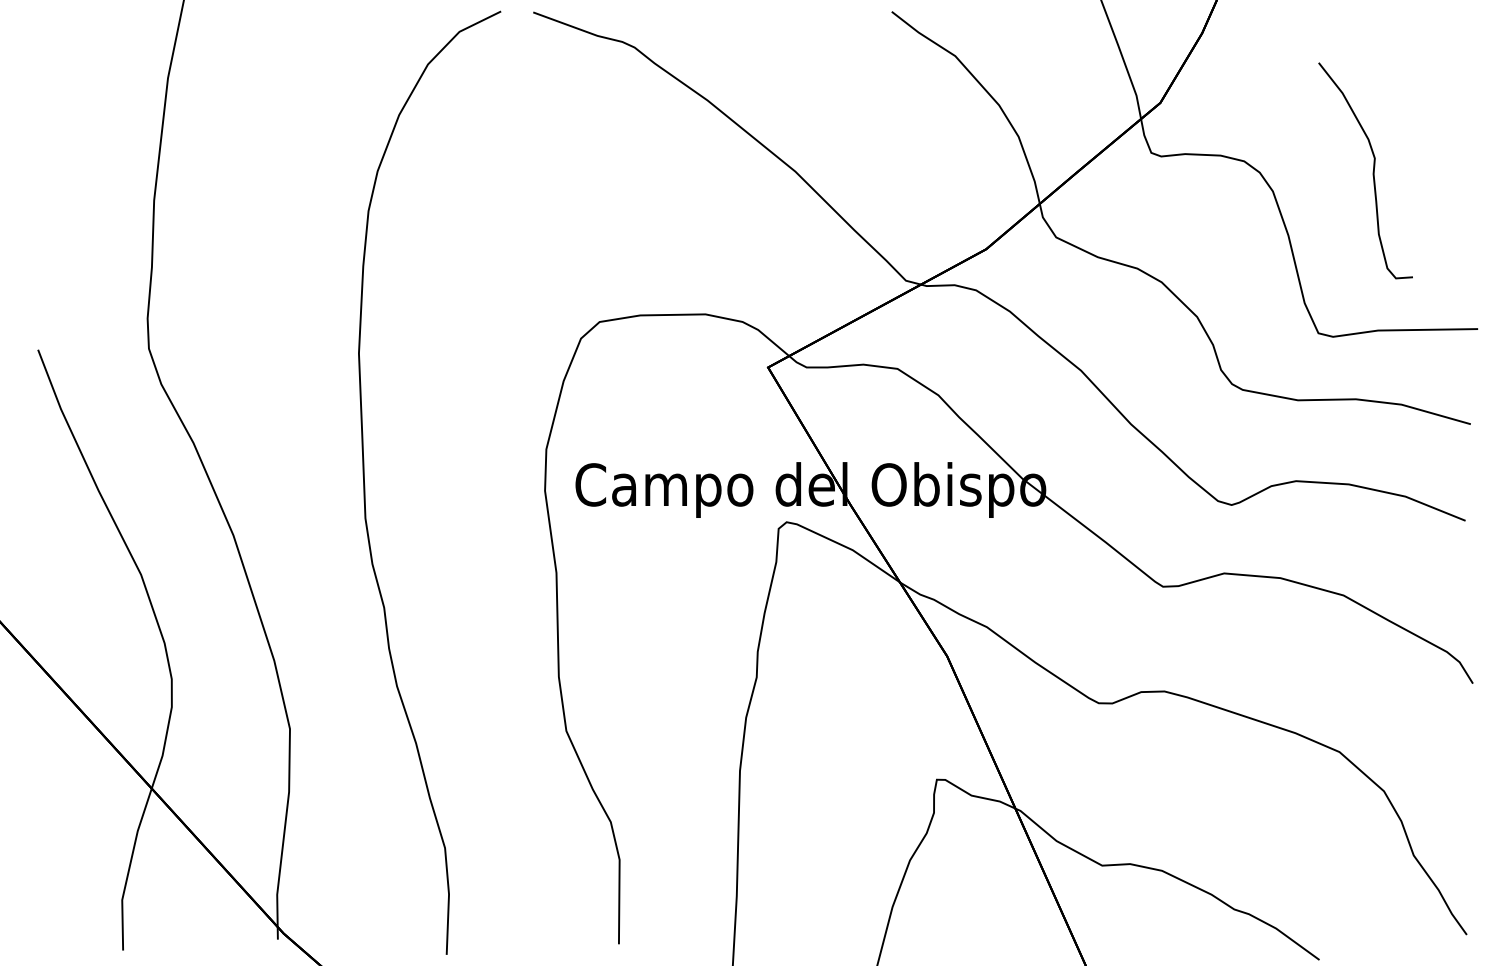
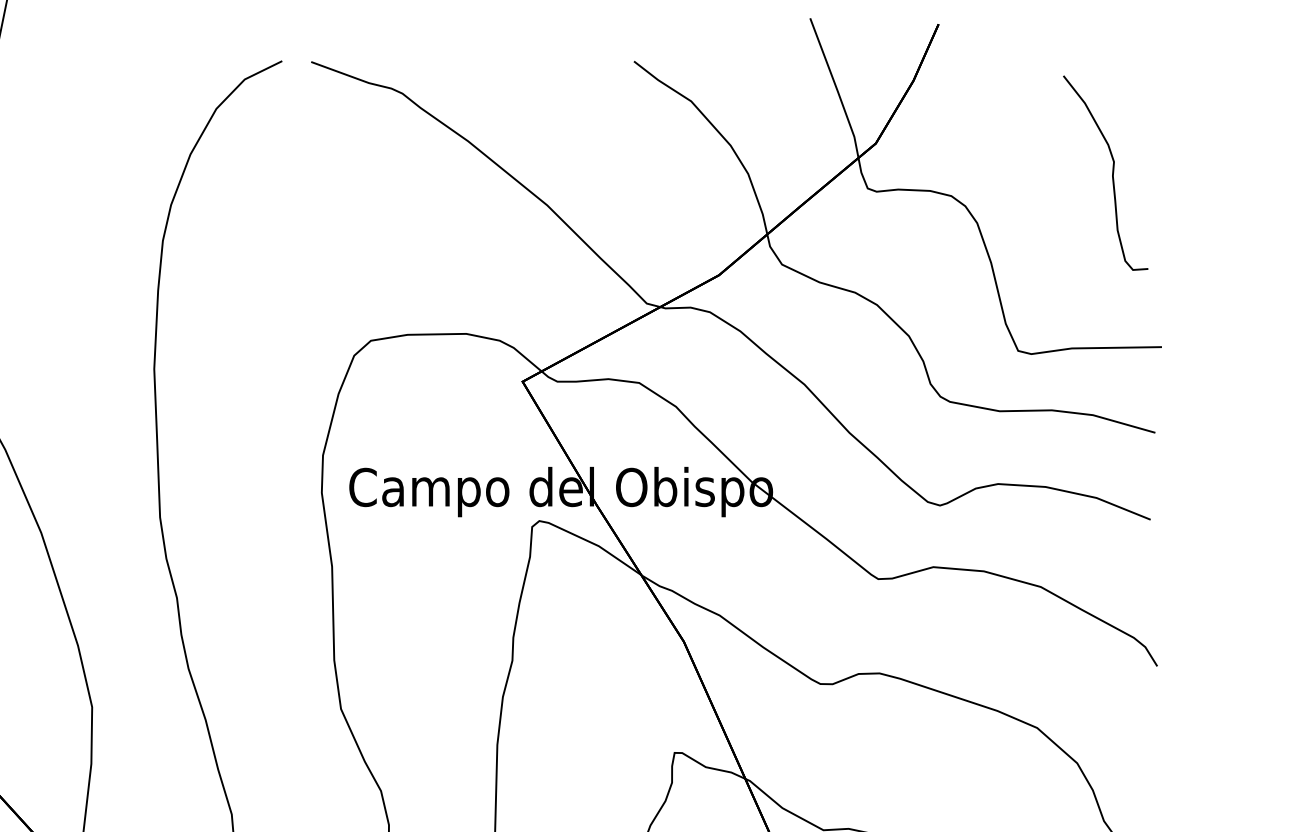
curve: (1372, 171) -> (1111, 173), moved

